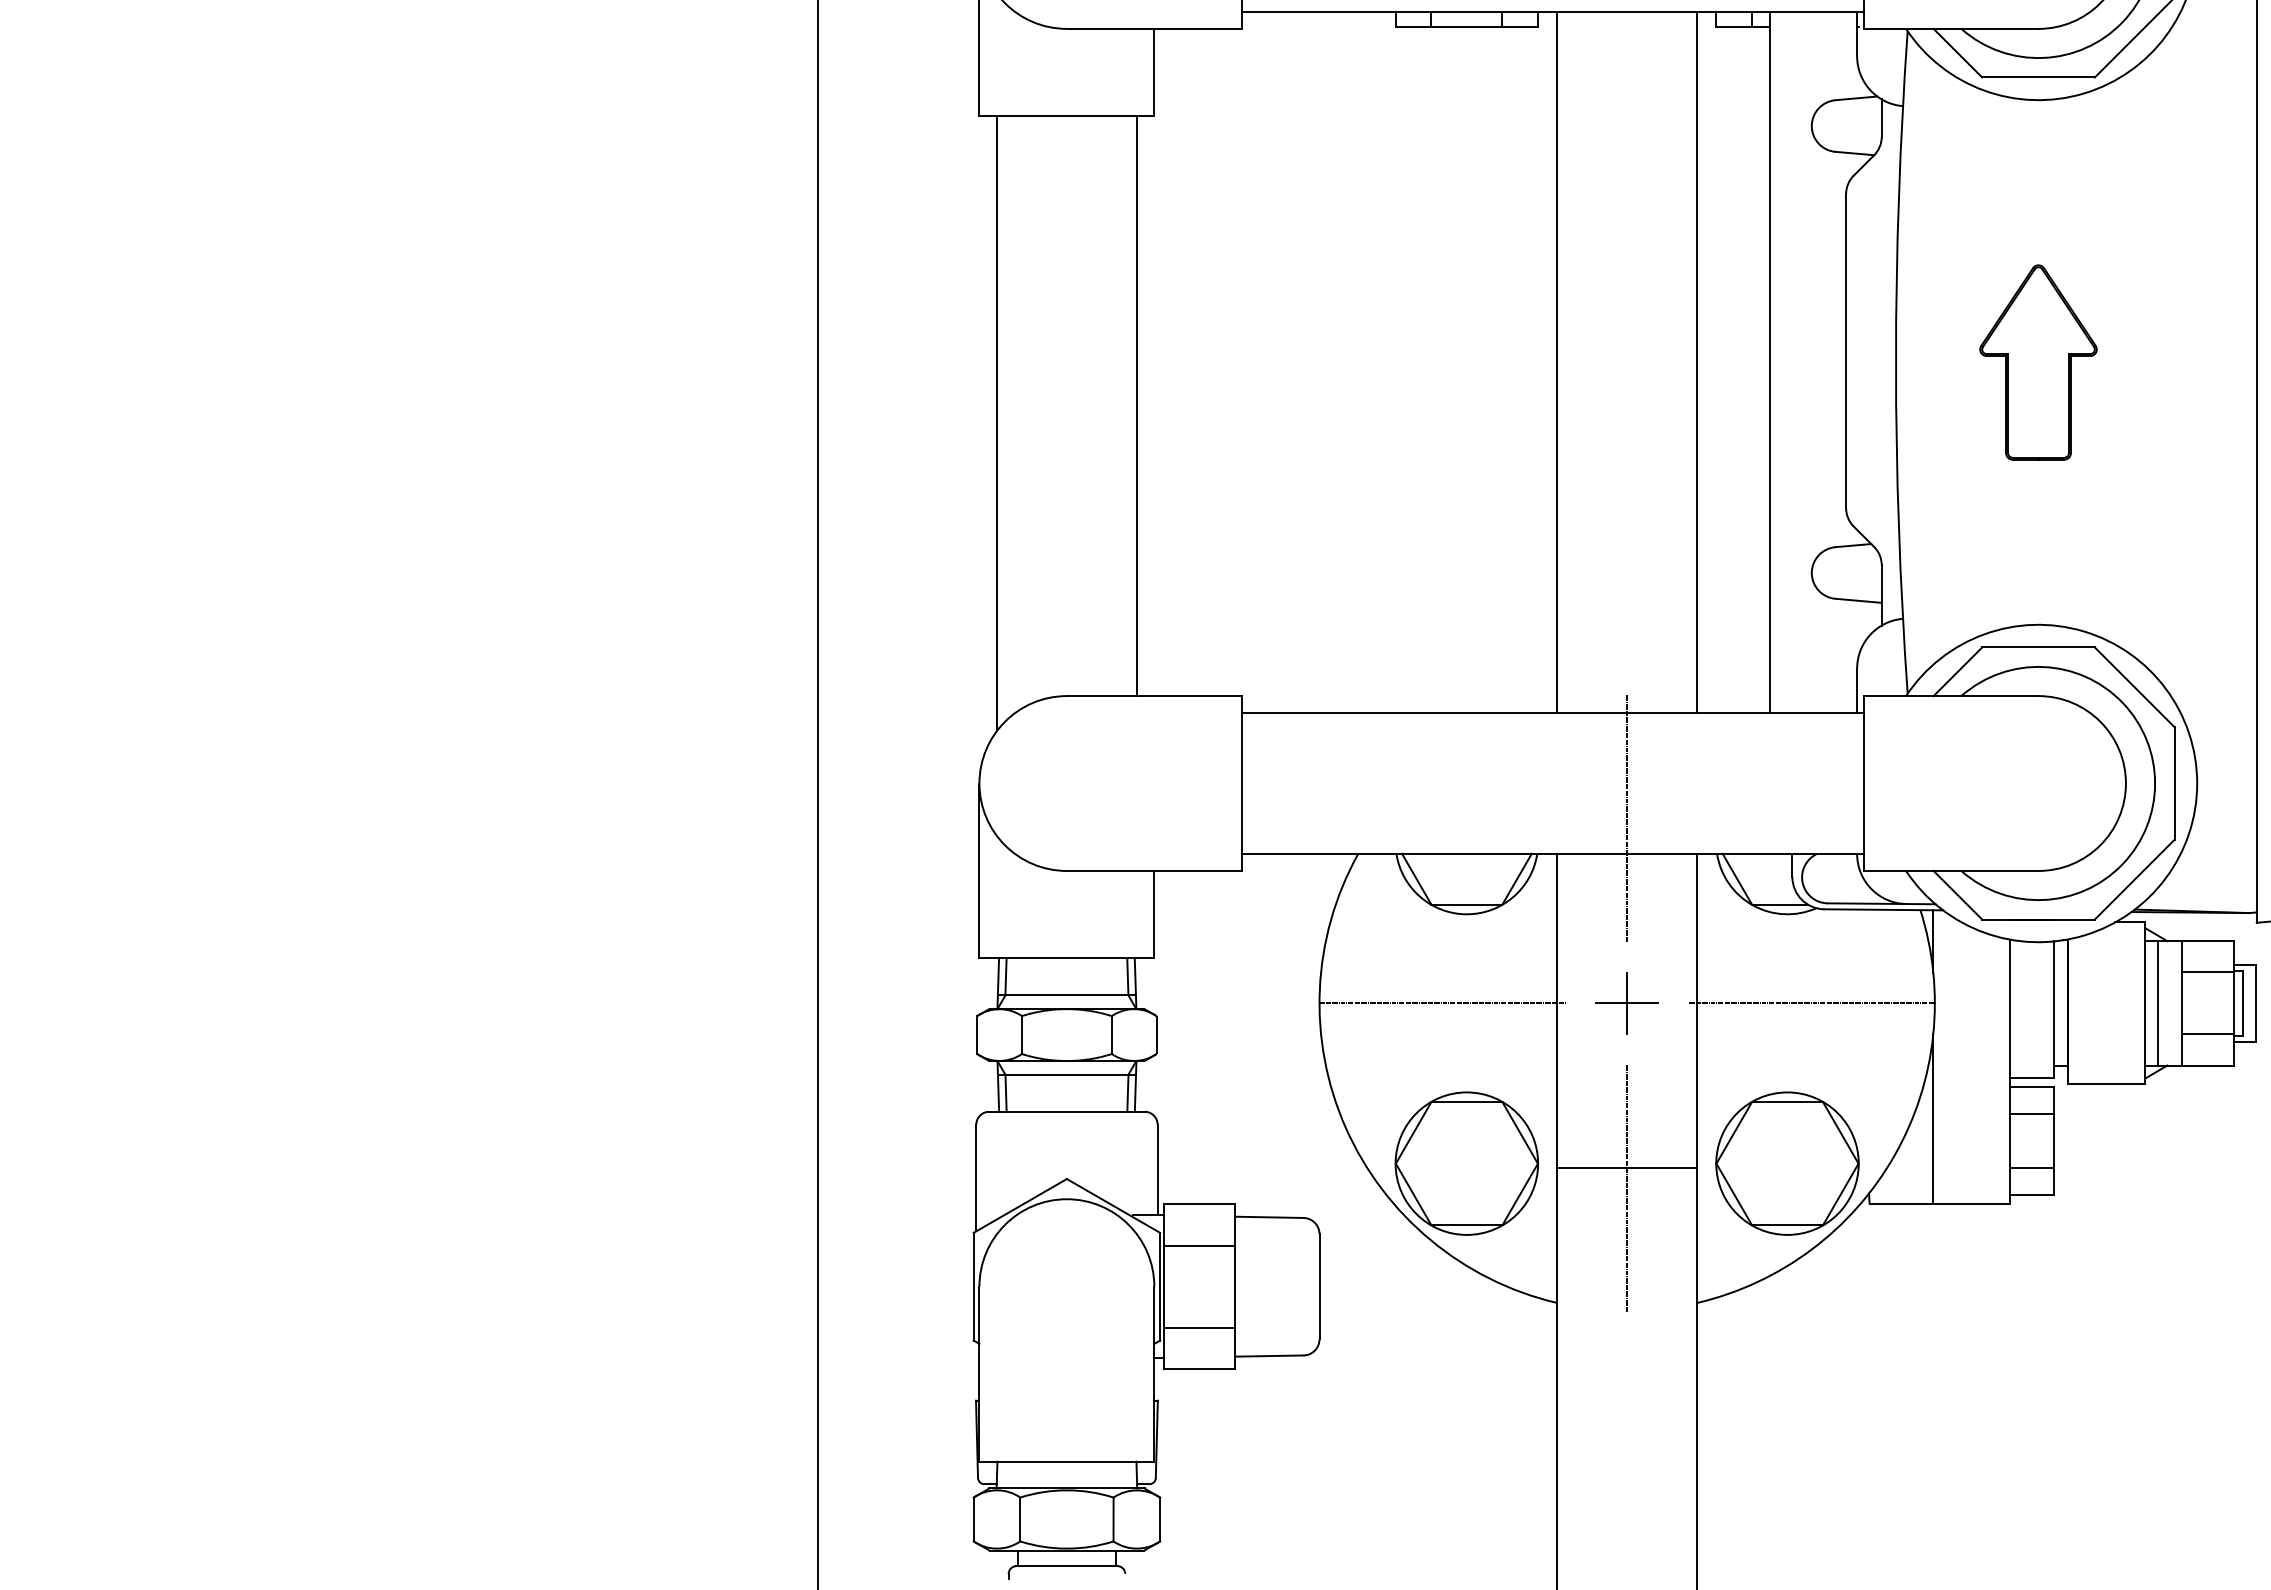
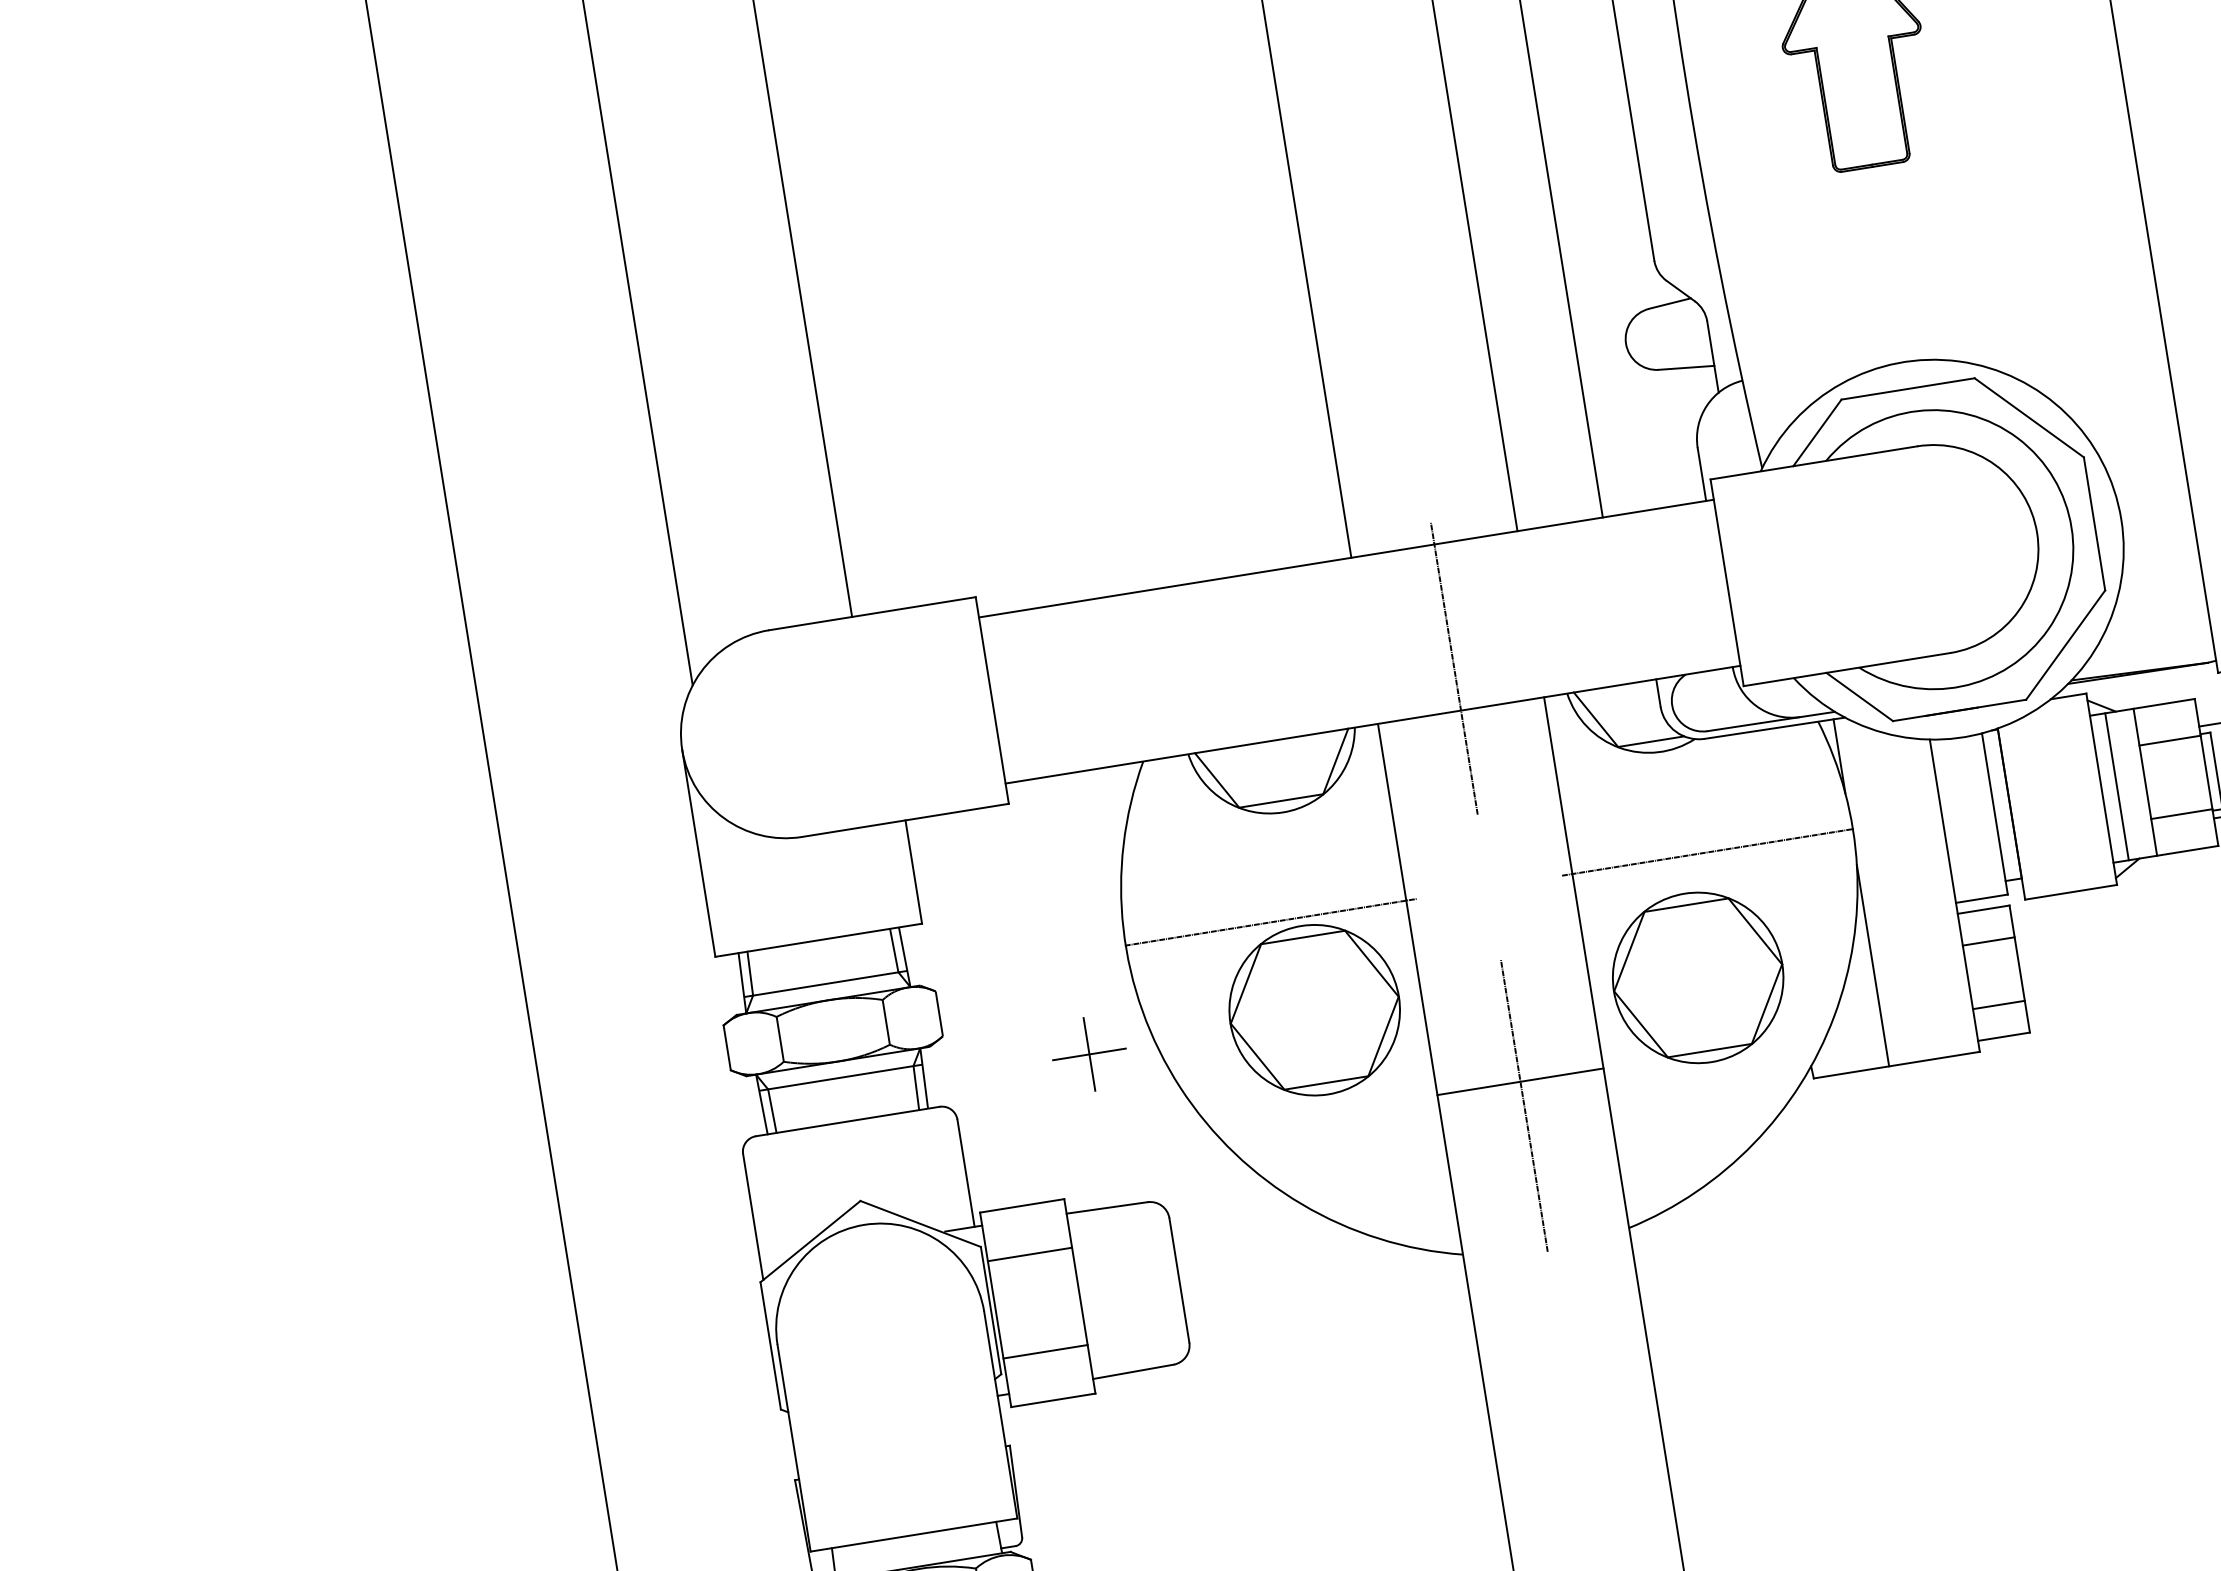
part: (1626, 1003) -> (1088, 1054), moved
part: (1466, 1163) -> (1314, 1010), moved
part: (1787, 1163) -> (1698, 977), moved

